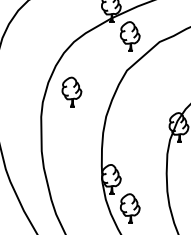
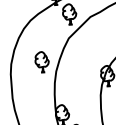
part: (71, 91) -> (41, 61), moved

